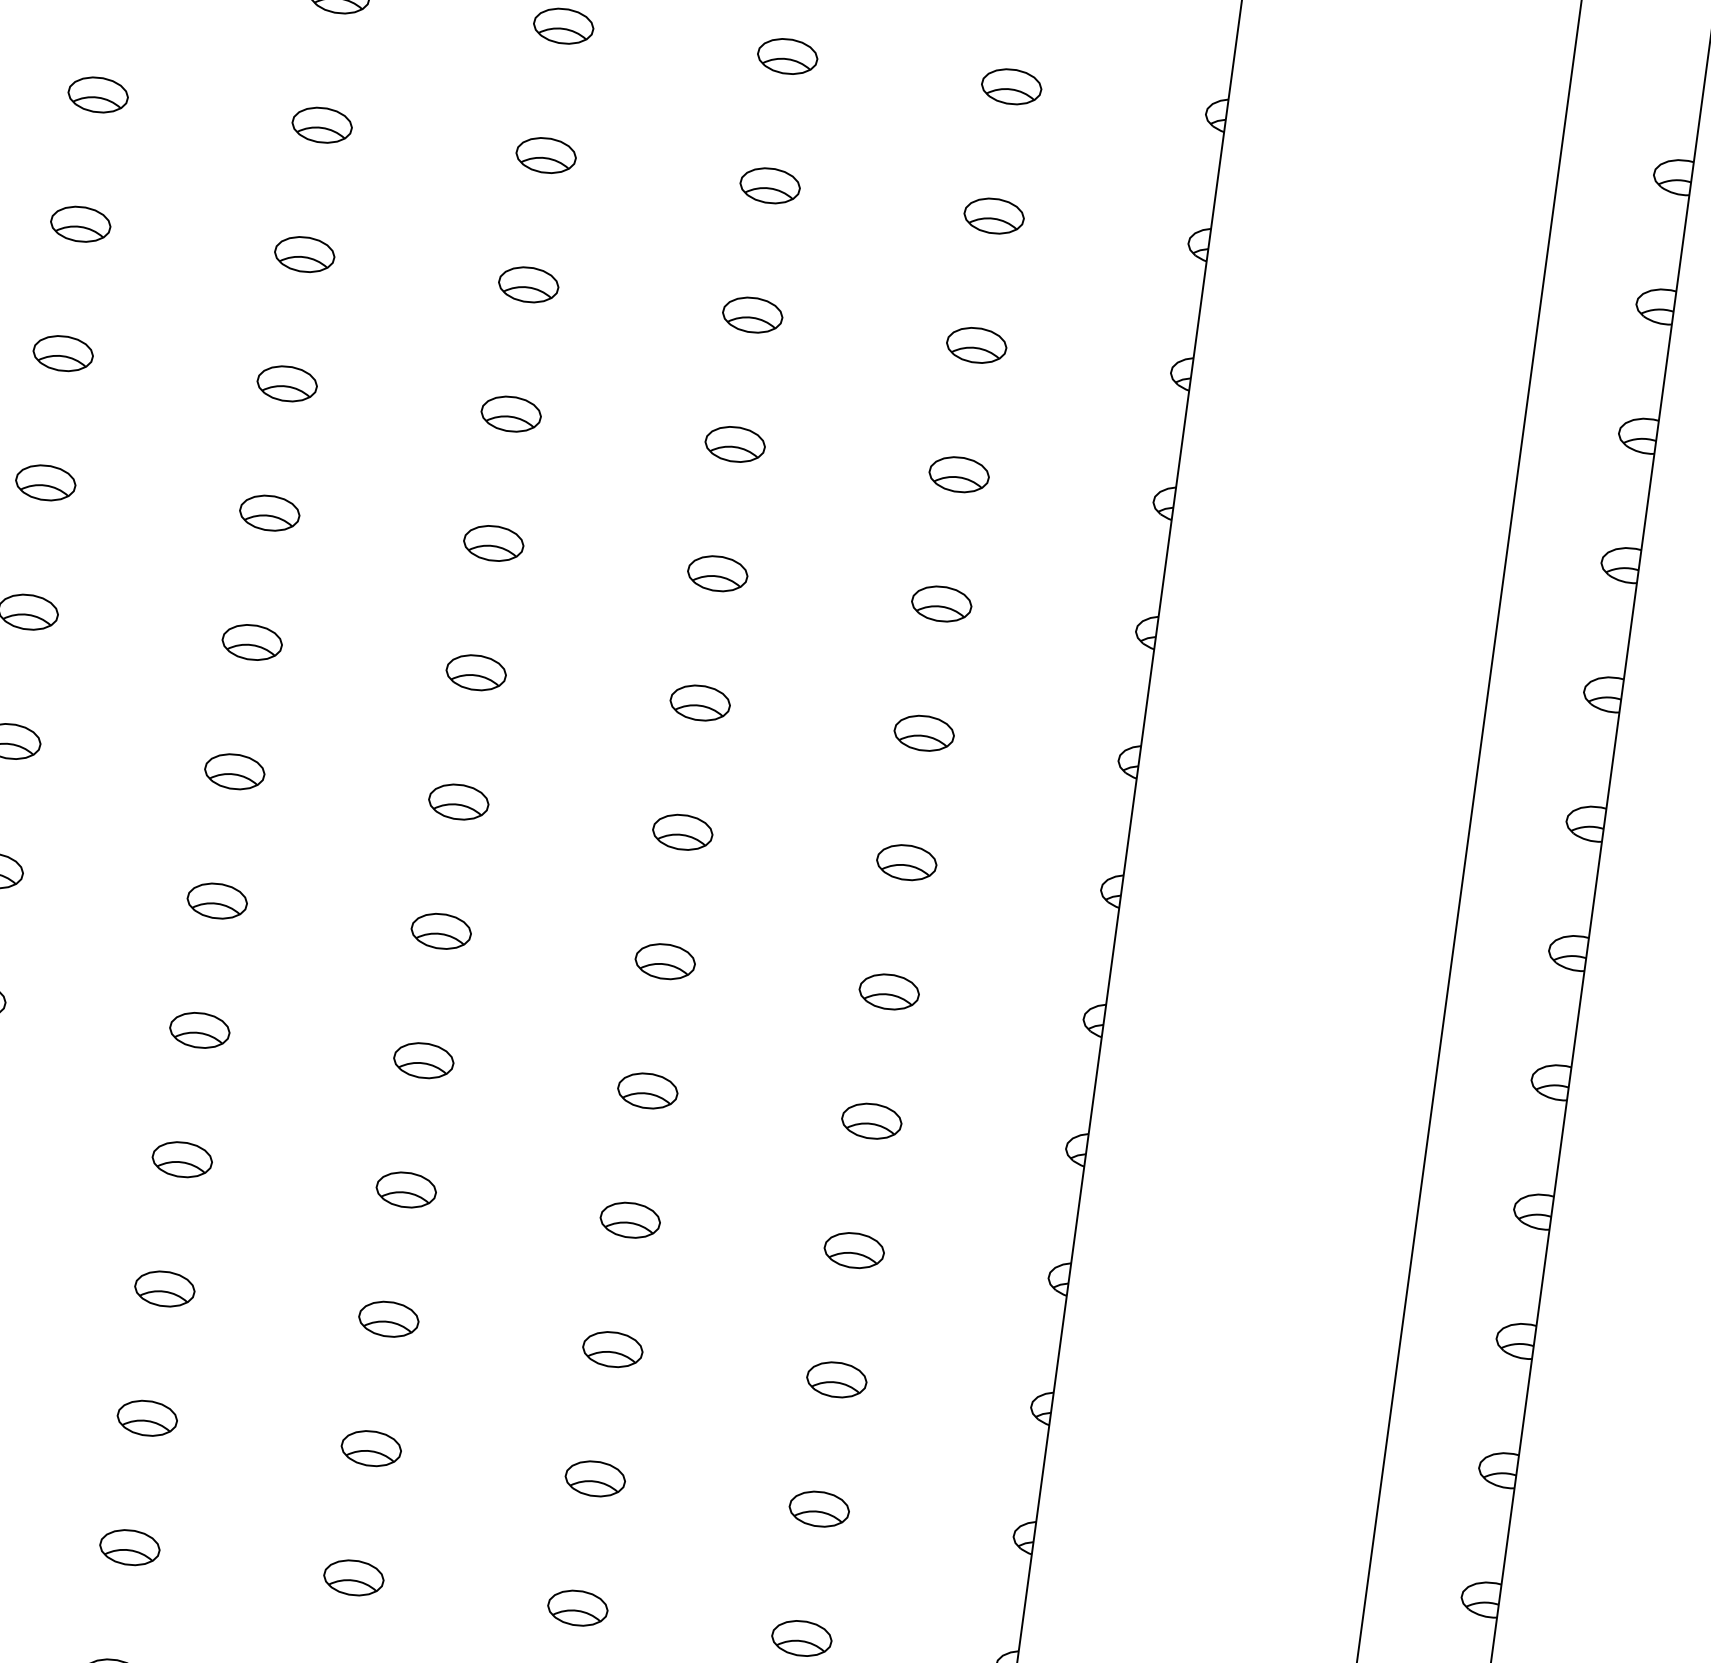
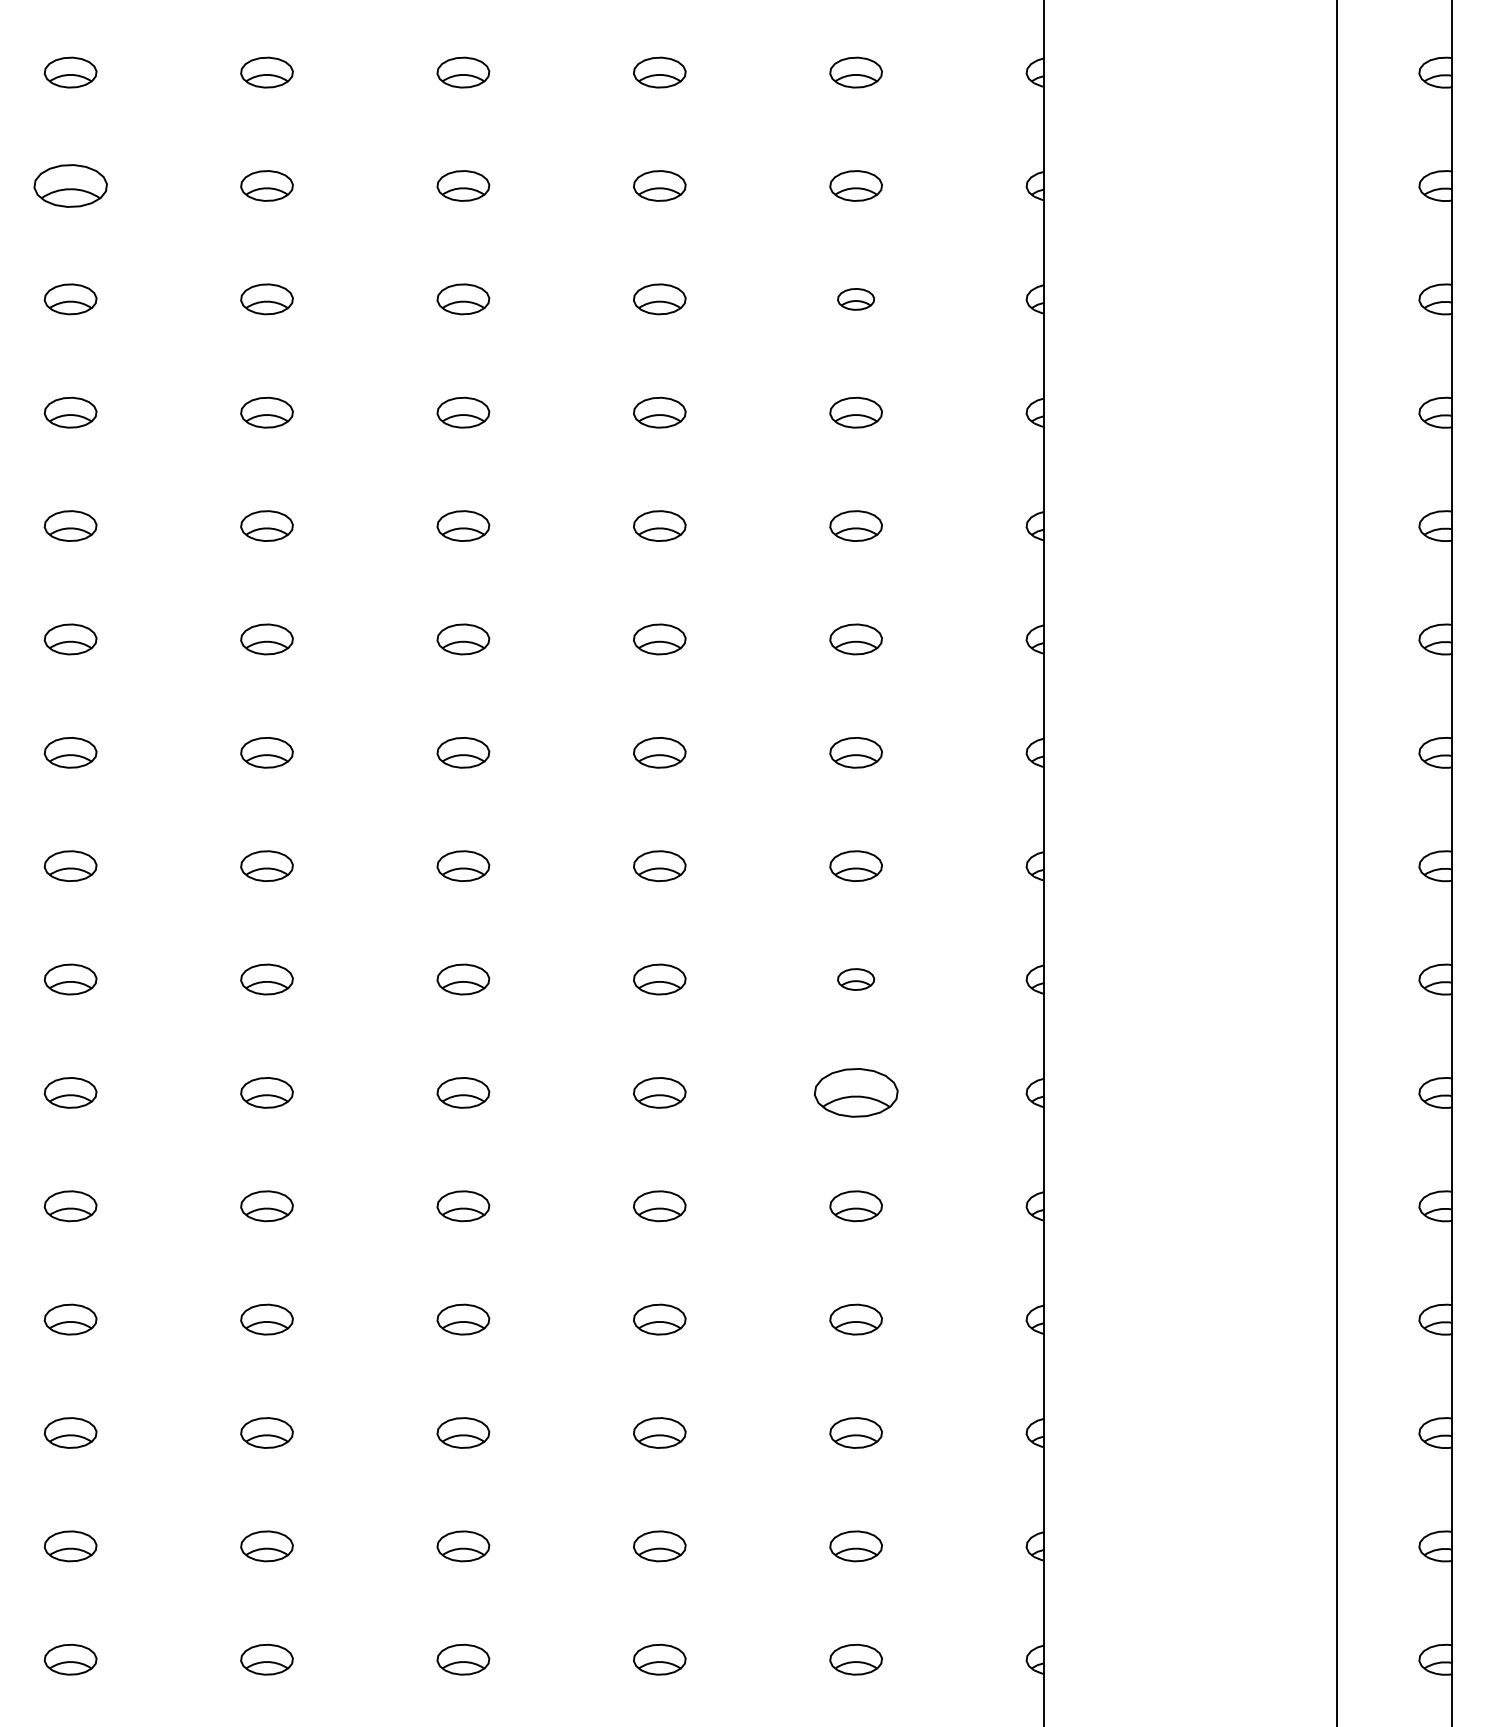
part: (98, 94) -> (70, 185), size x1.4
part: (975, 345) -> (855, 299), size x0.7
part: (871, 1121) -> (855, 979), size x0.7
part: (853, 1249) -> (855, 1092), size x1.6

